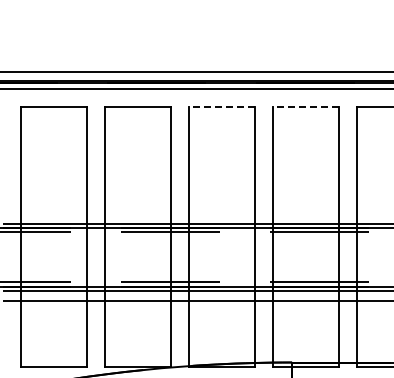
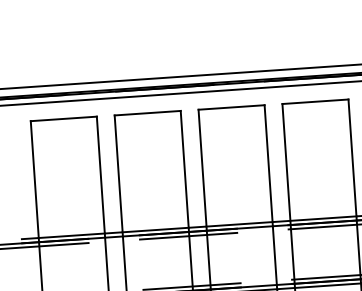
line: (221, 106) -> (230, 107), dashed -> solid
line: (305, 106) -> (314, 101), dashed -> solid

